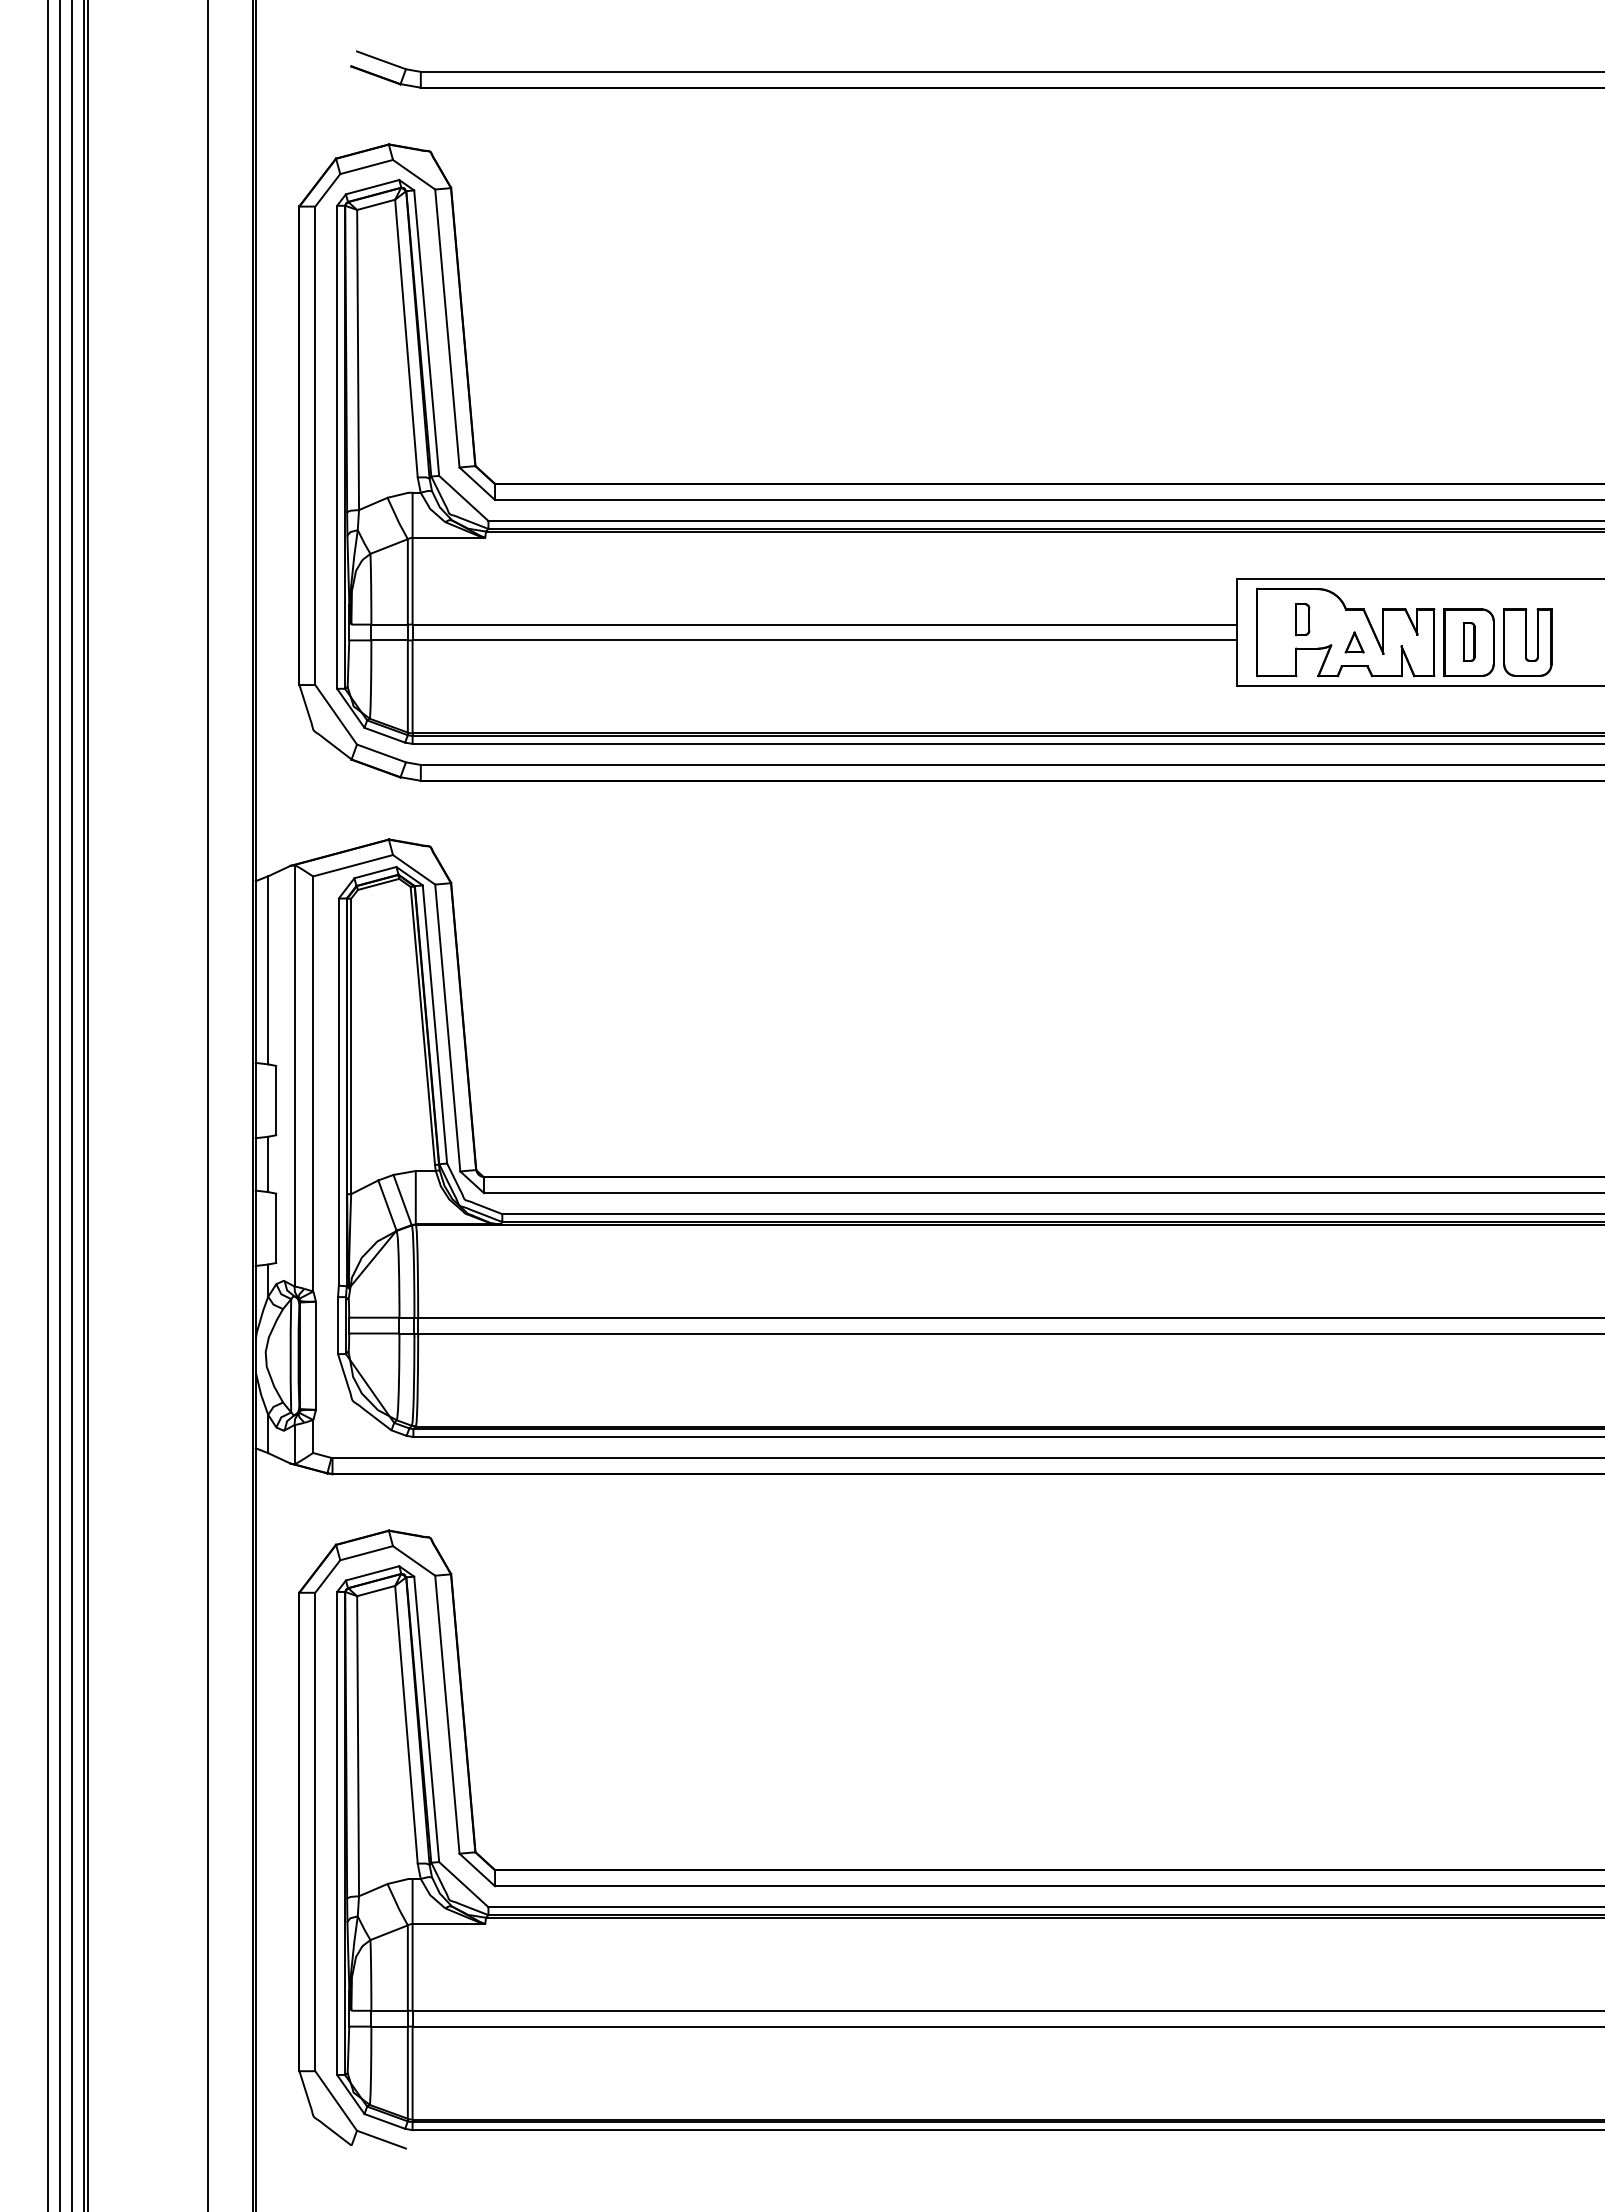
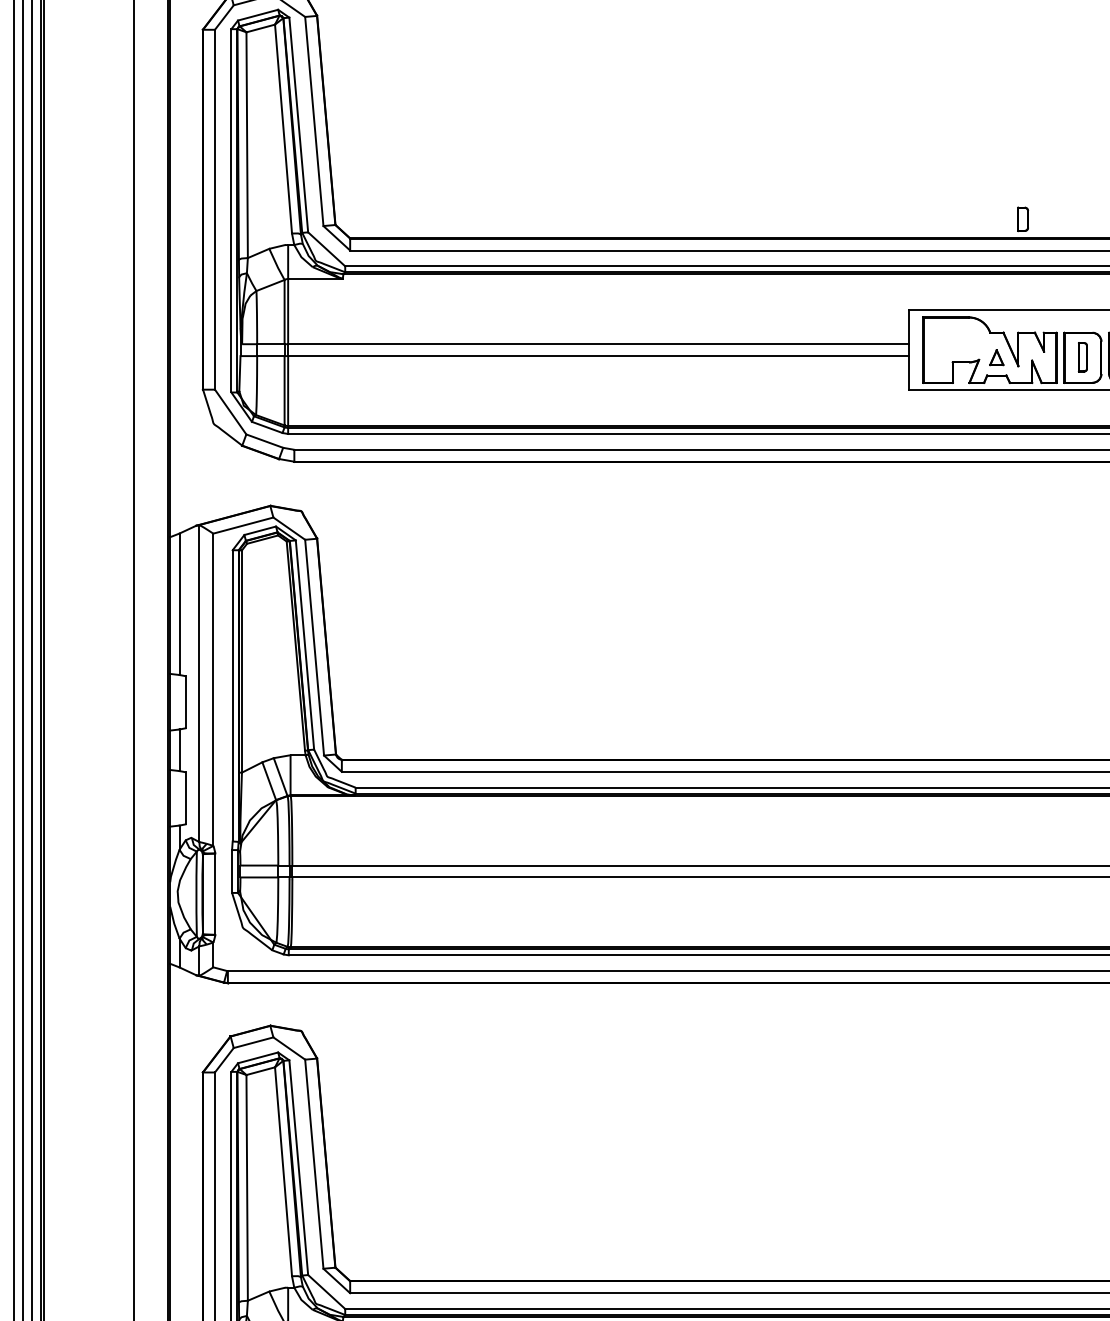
part: (1302, 619) -> (1022, 219), moved

